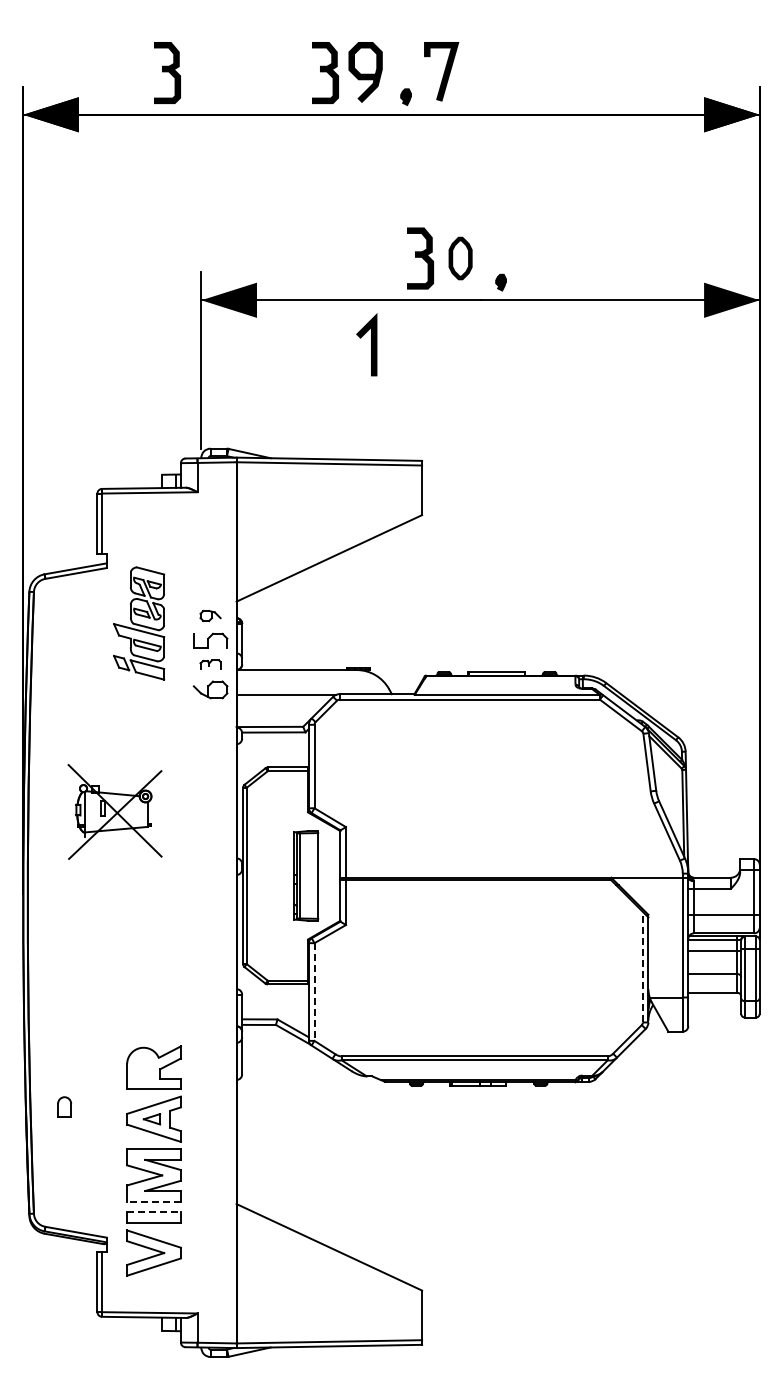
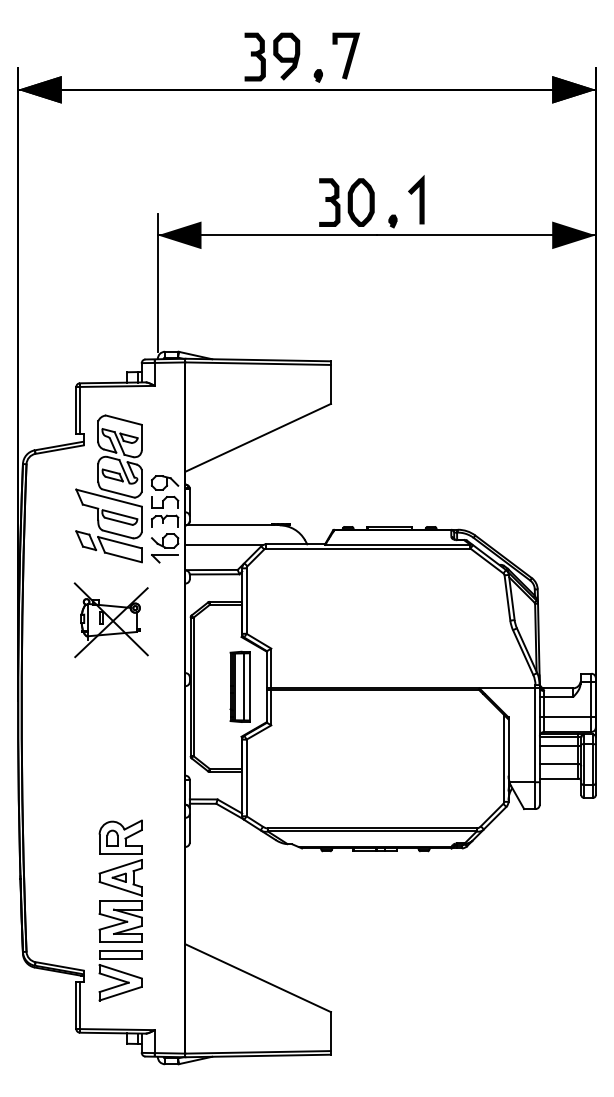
part: (167, 72) -> (131, 56), removed
part: (460, 258) -> (361, 202), size x1.43
line: (371, 344) -> (419, 199), moved
part: (210, 615) -> (165, 482), size x1.67
part: (138, 623) -> (108, 488), size x1.67
part: (210, 664) -> (165, 521), size x1.67
part: (209, 712) -> (164, 558), added
part: (114, 811) -> (110, 619), moved
line: (310, 875) -> (243, 686), added
line: (642, 966) -> (503, 757), dashed -> solid
line: (314, 992) -> (246, 778), dashed -> solid
part: (64, 1106) -> (112, 837), moved
line: (154, 1201) -> (121, 942), dashed -> solid
line: (154, 1212) -> (121, 950), dashed -> solid

